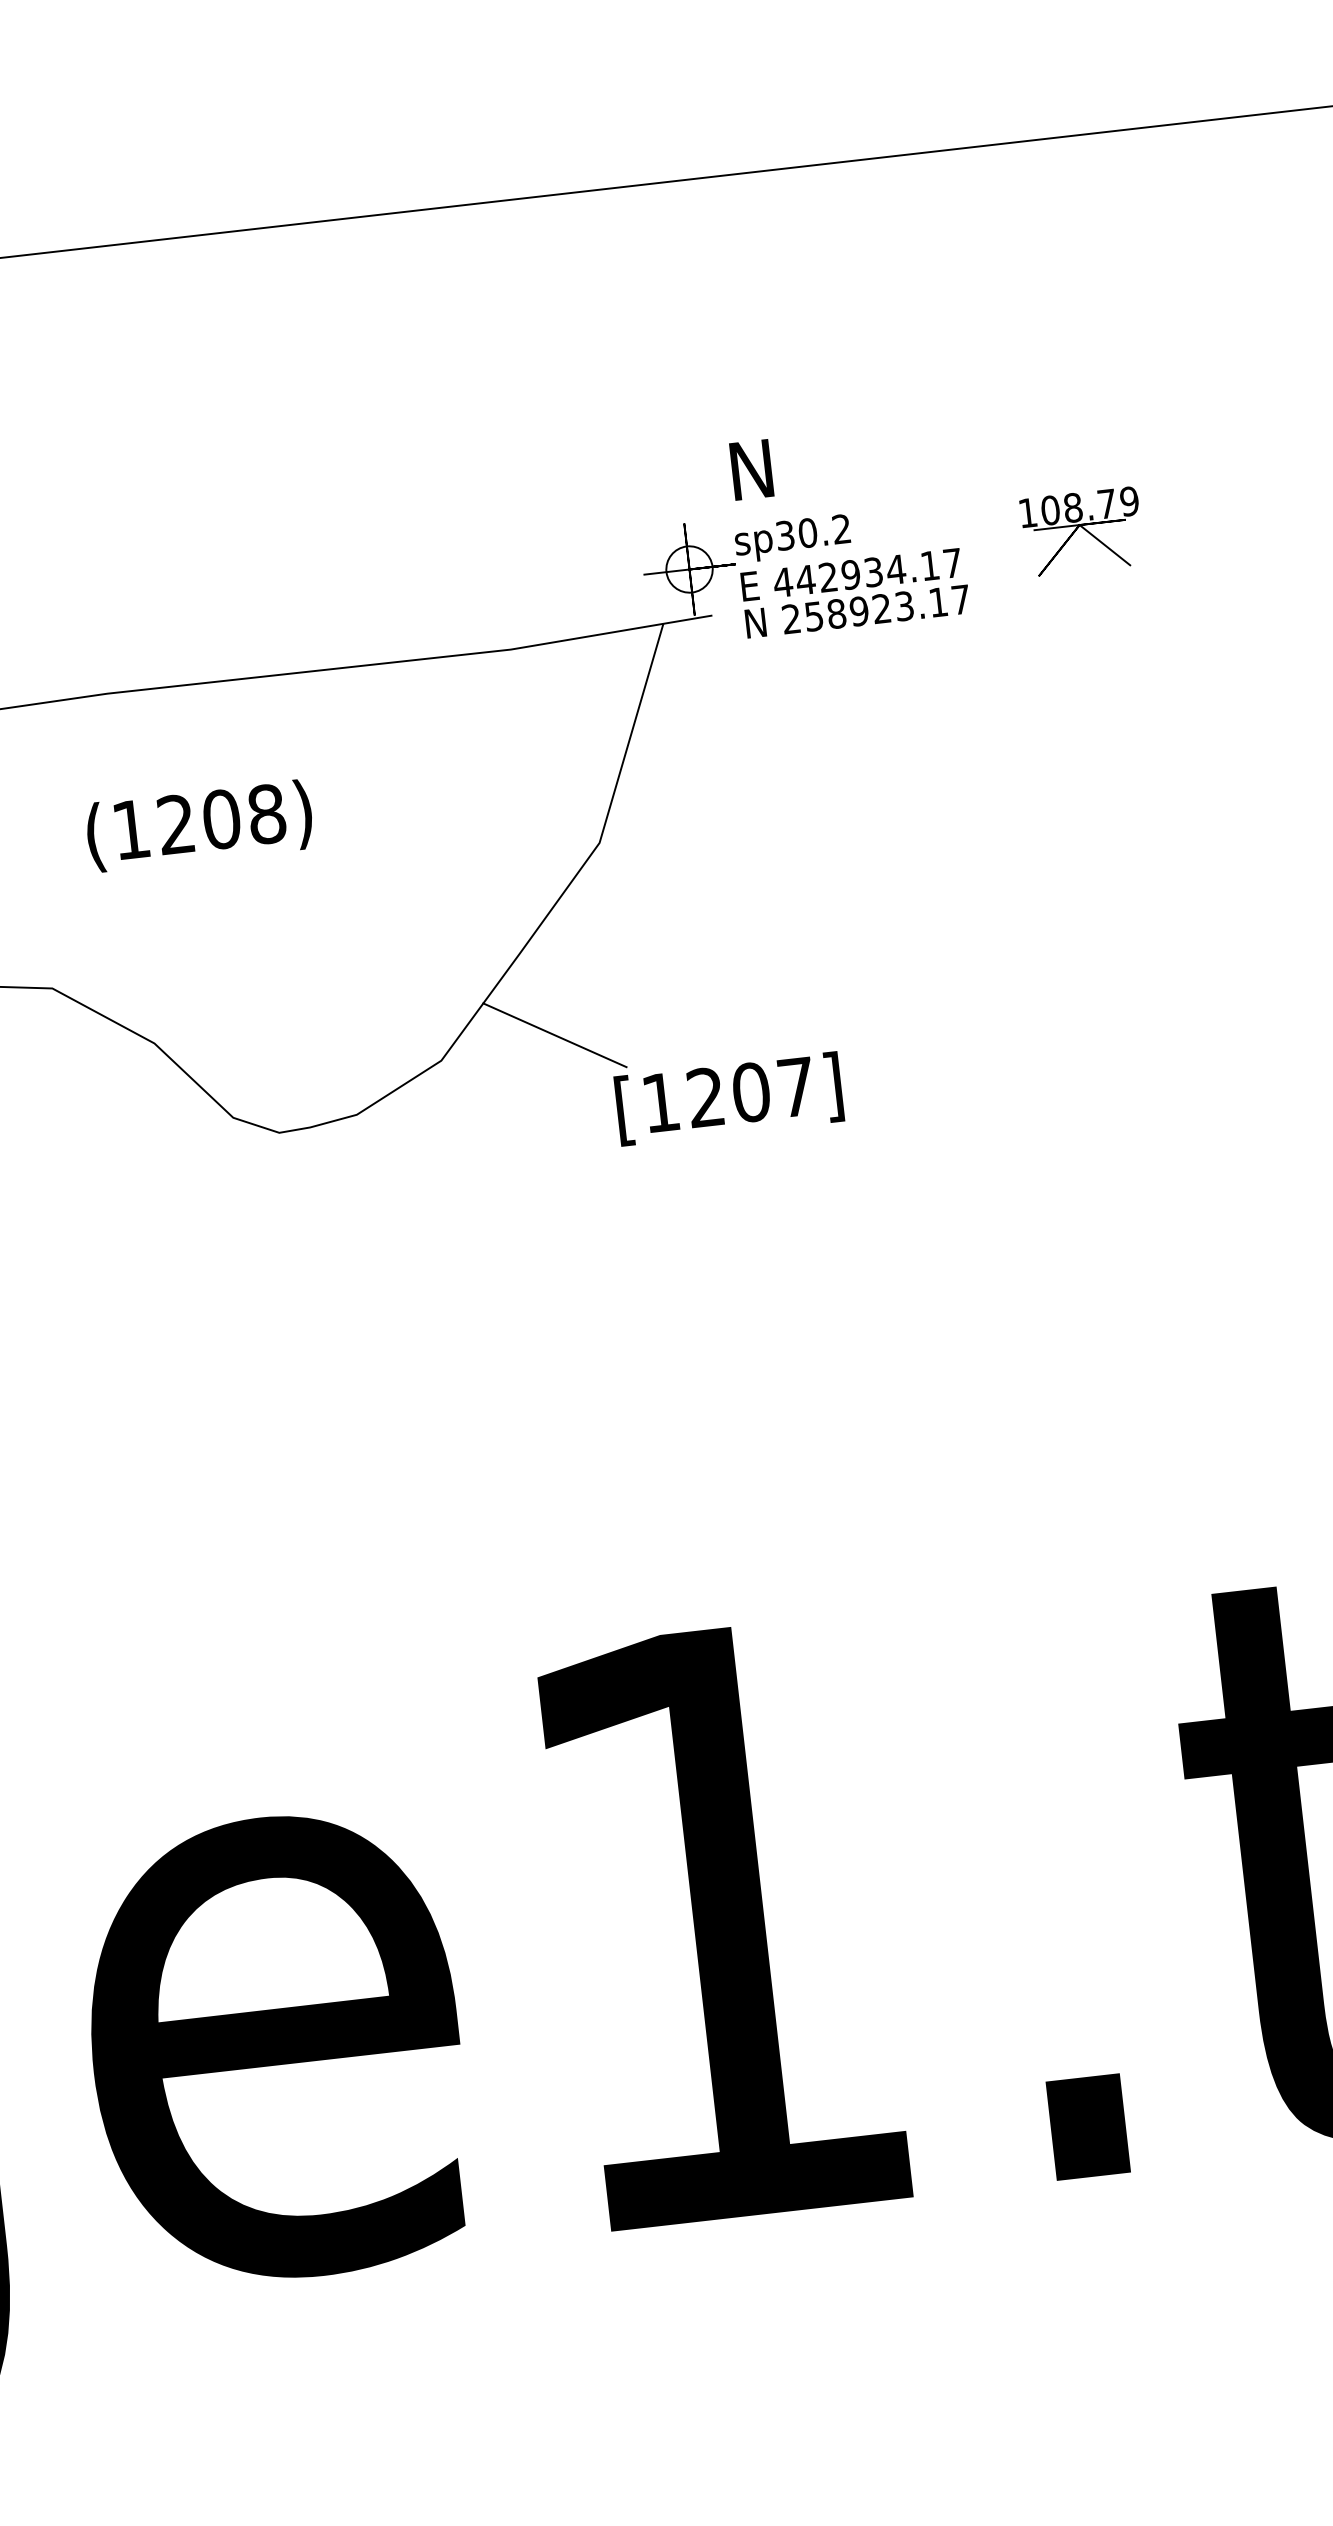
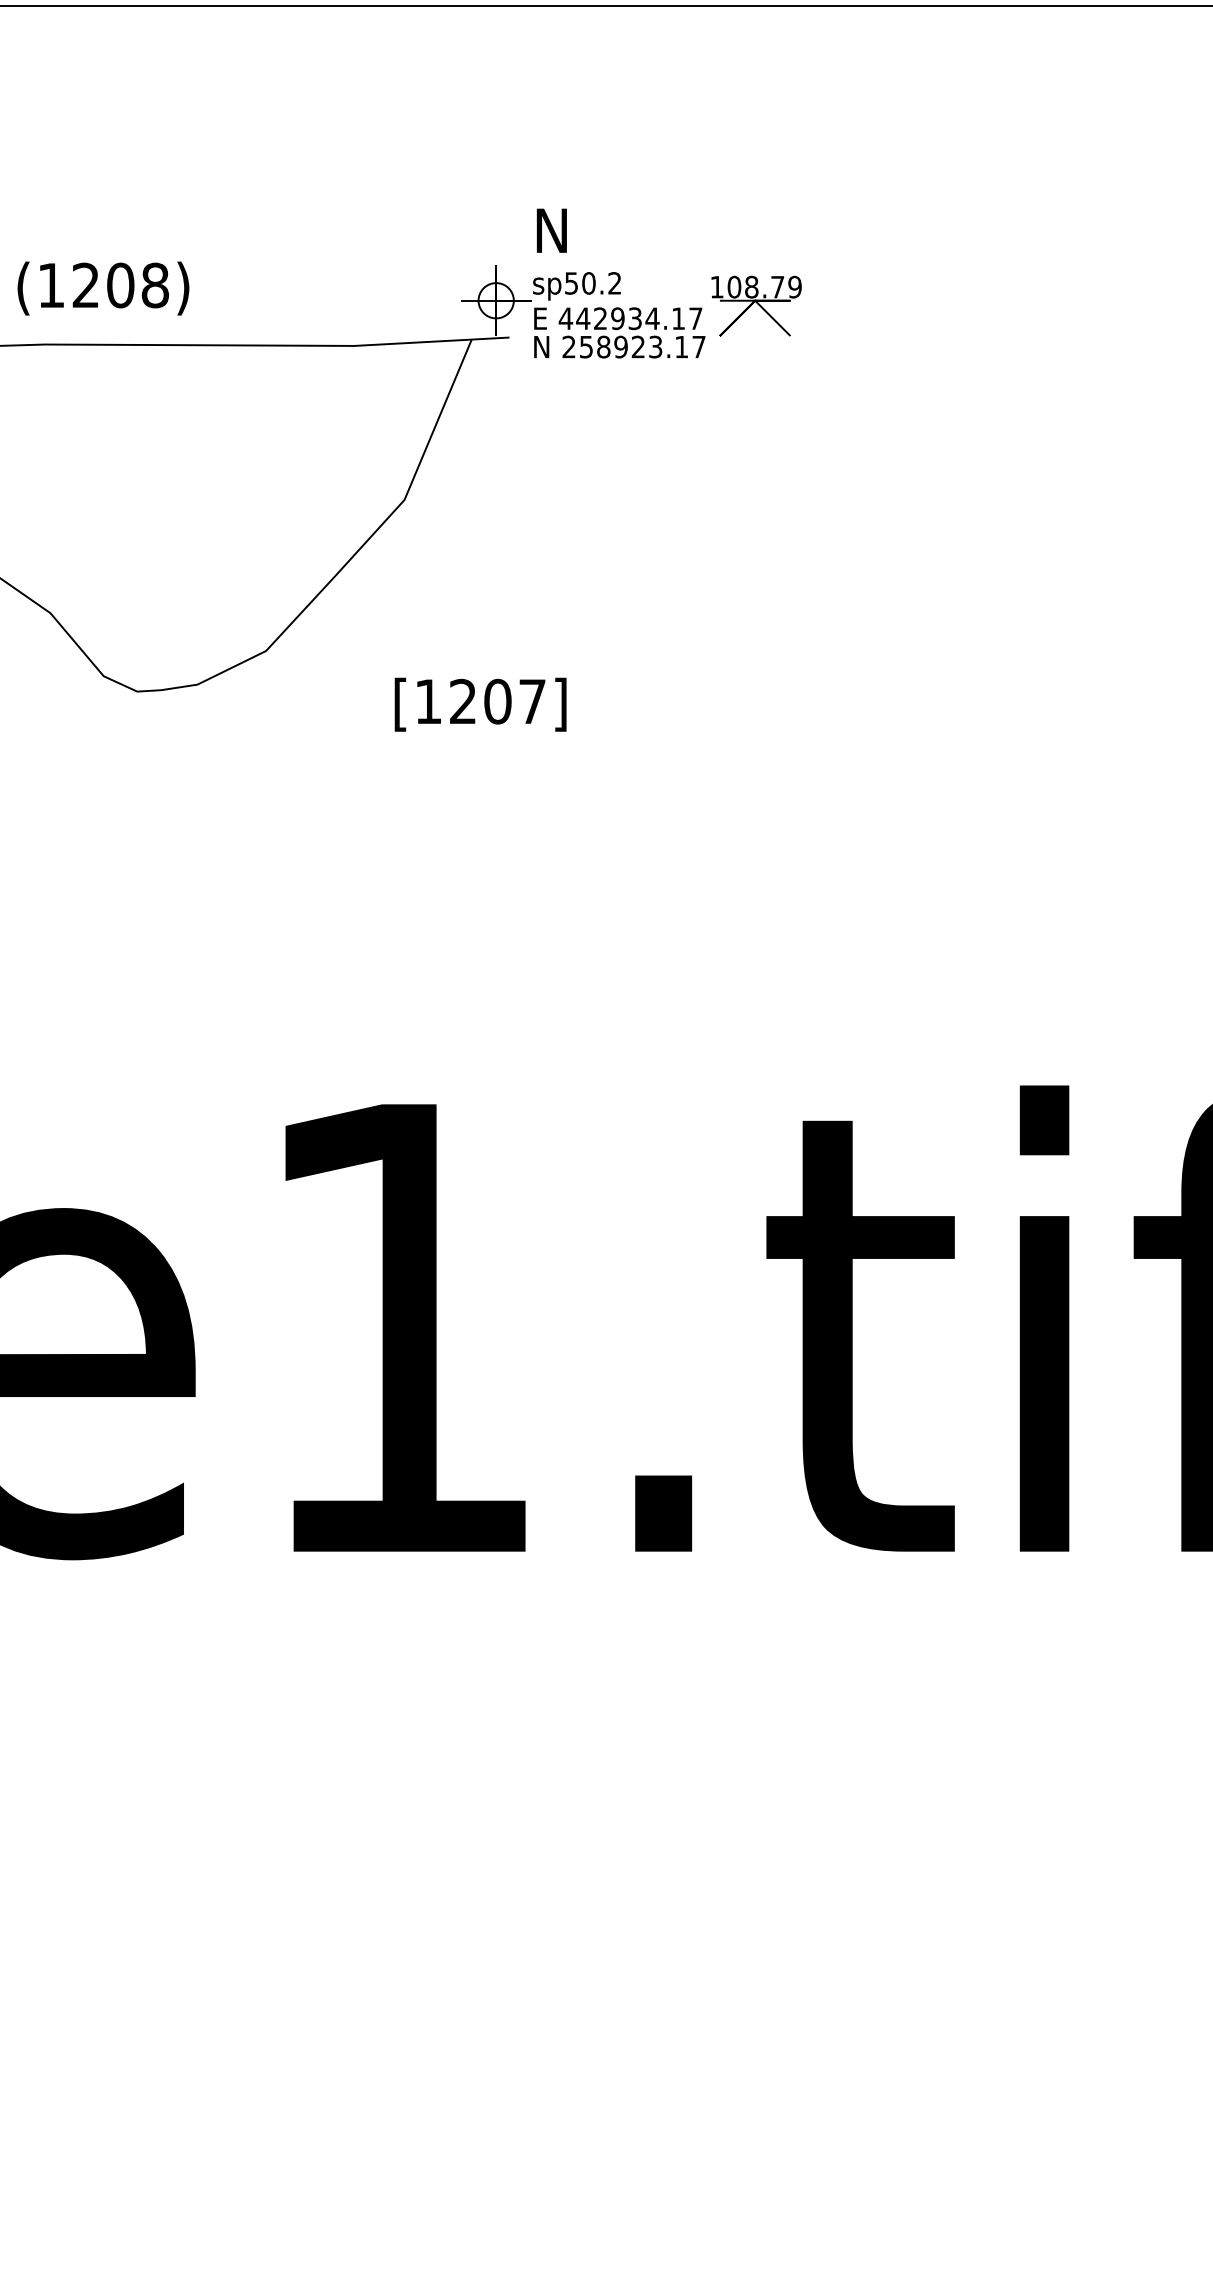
part: (1082, 531) -> (756, 305), moved
text: (785, 535) -> (571, 283), sp30.2 -> sp50.2
text: (199, 825) -> (103, 288), moved
line: (553, 1035) -> (353, 641), removed

